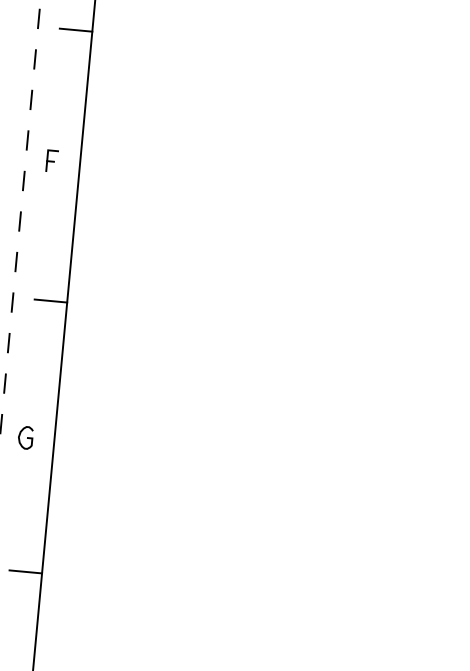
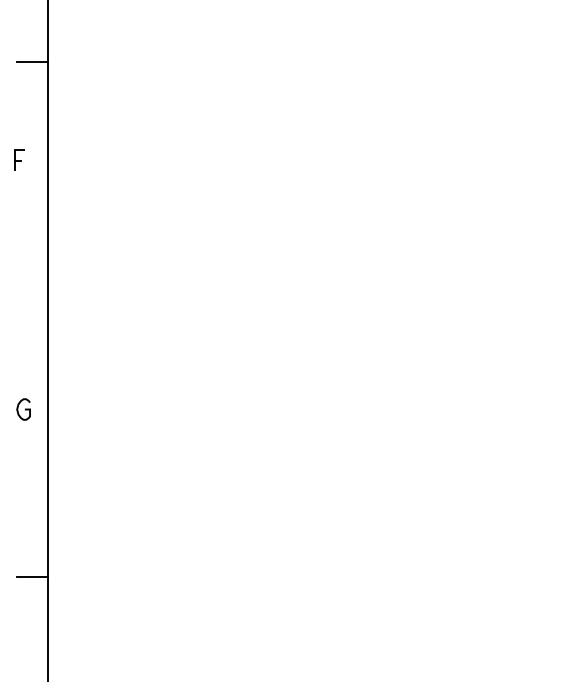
part: (52, 160) -> (19, 159), moved
line: (50, 301) -> (32, 319), removed
curve: (27, 437) -> (25, 409), moved

